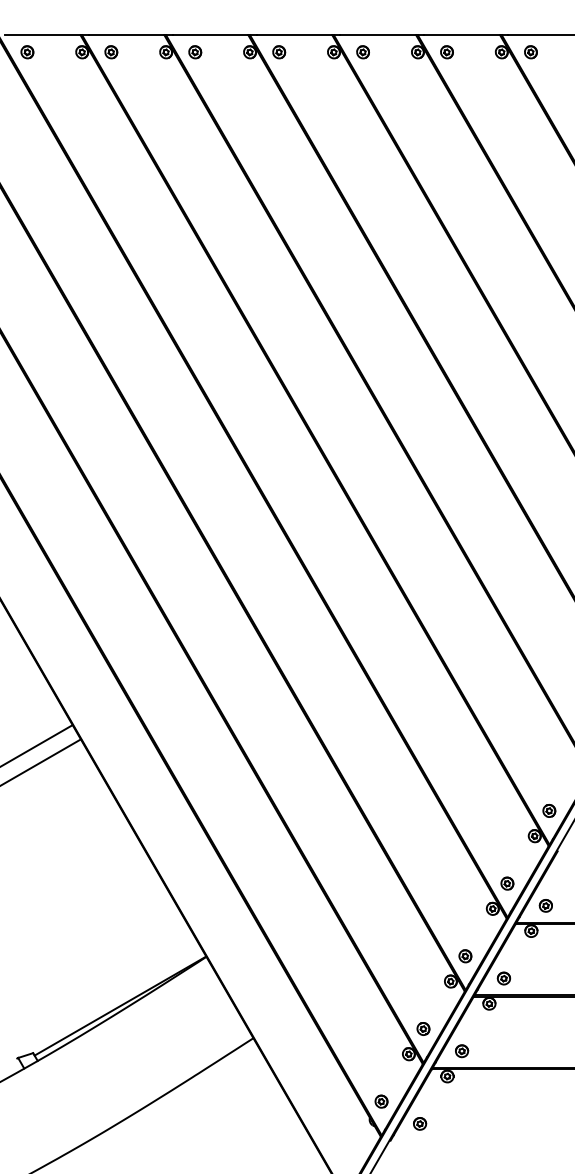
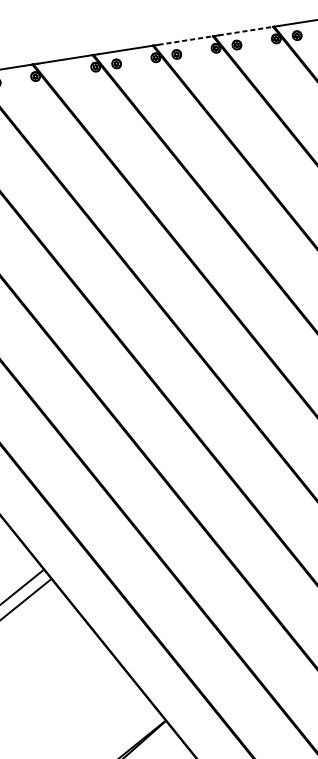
line: (378, 35) -> (185, 40), solid -> dashed
line: (462, 35) -> (246, 31), solid -> dashed
part: (195, 52) -> (56, 73), removed

